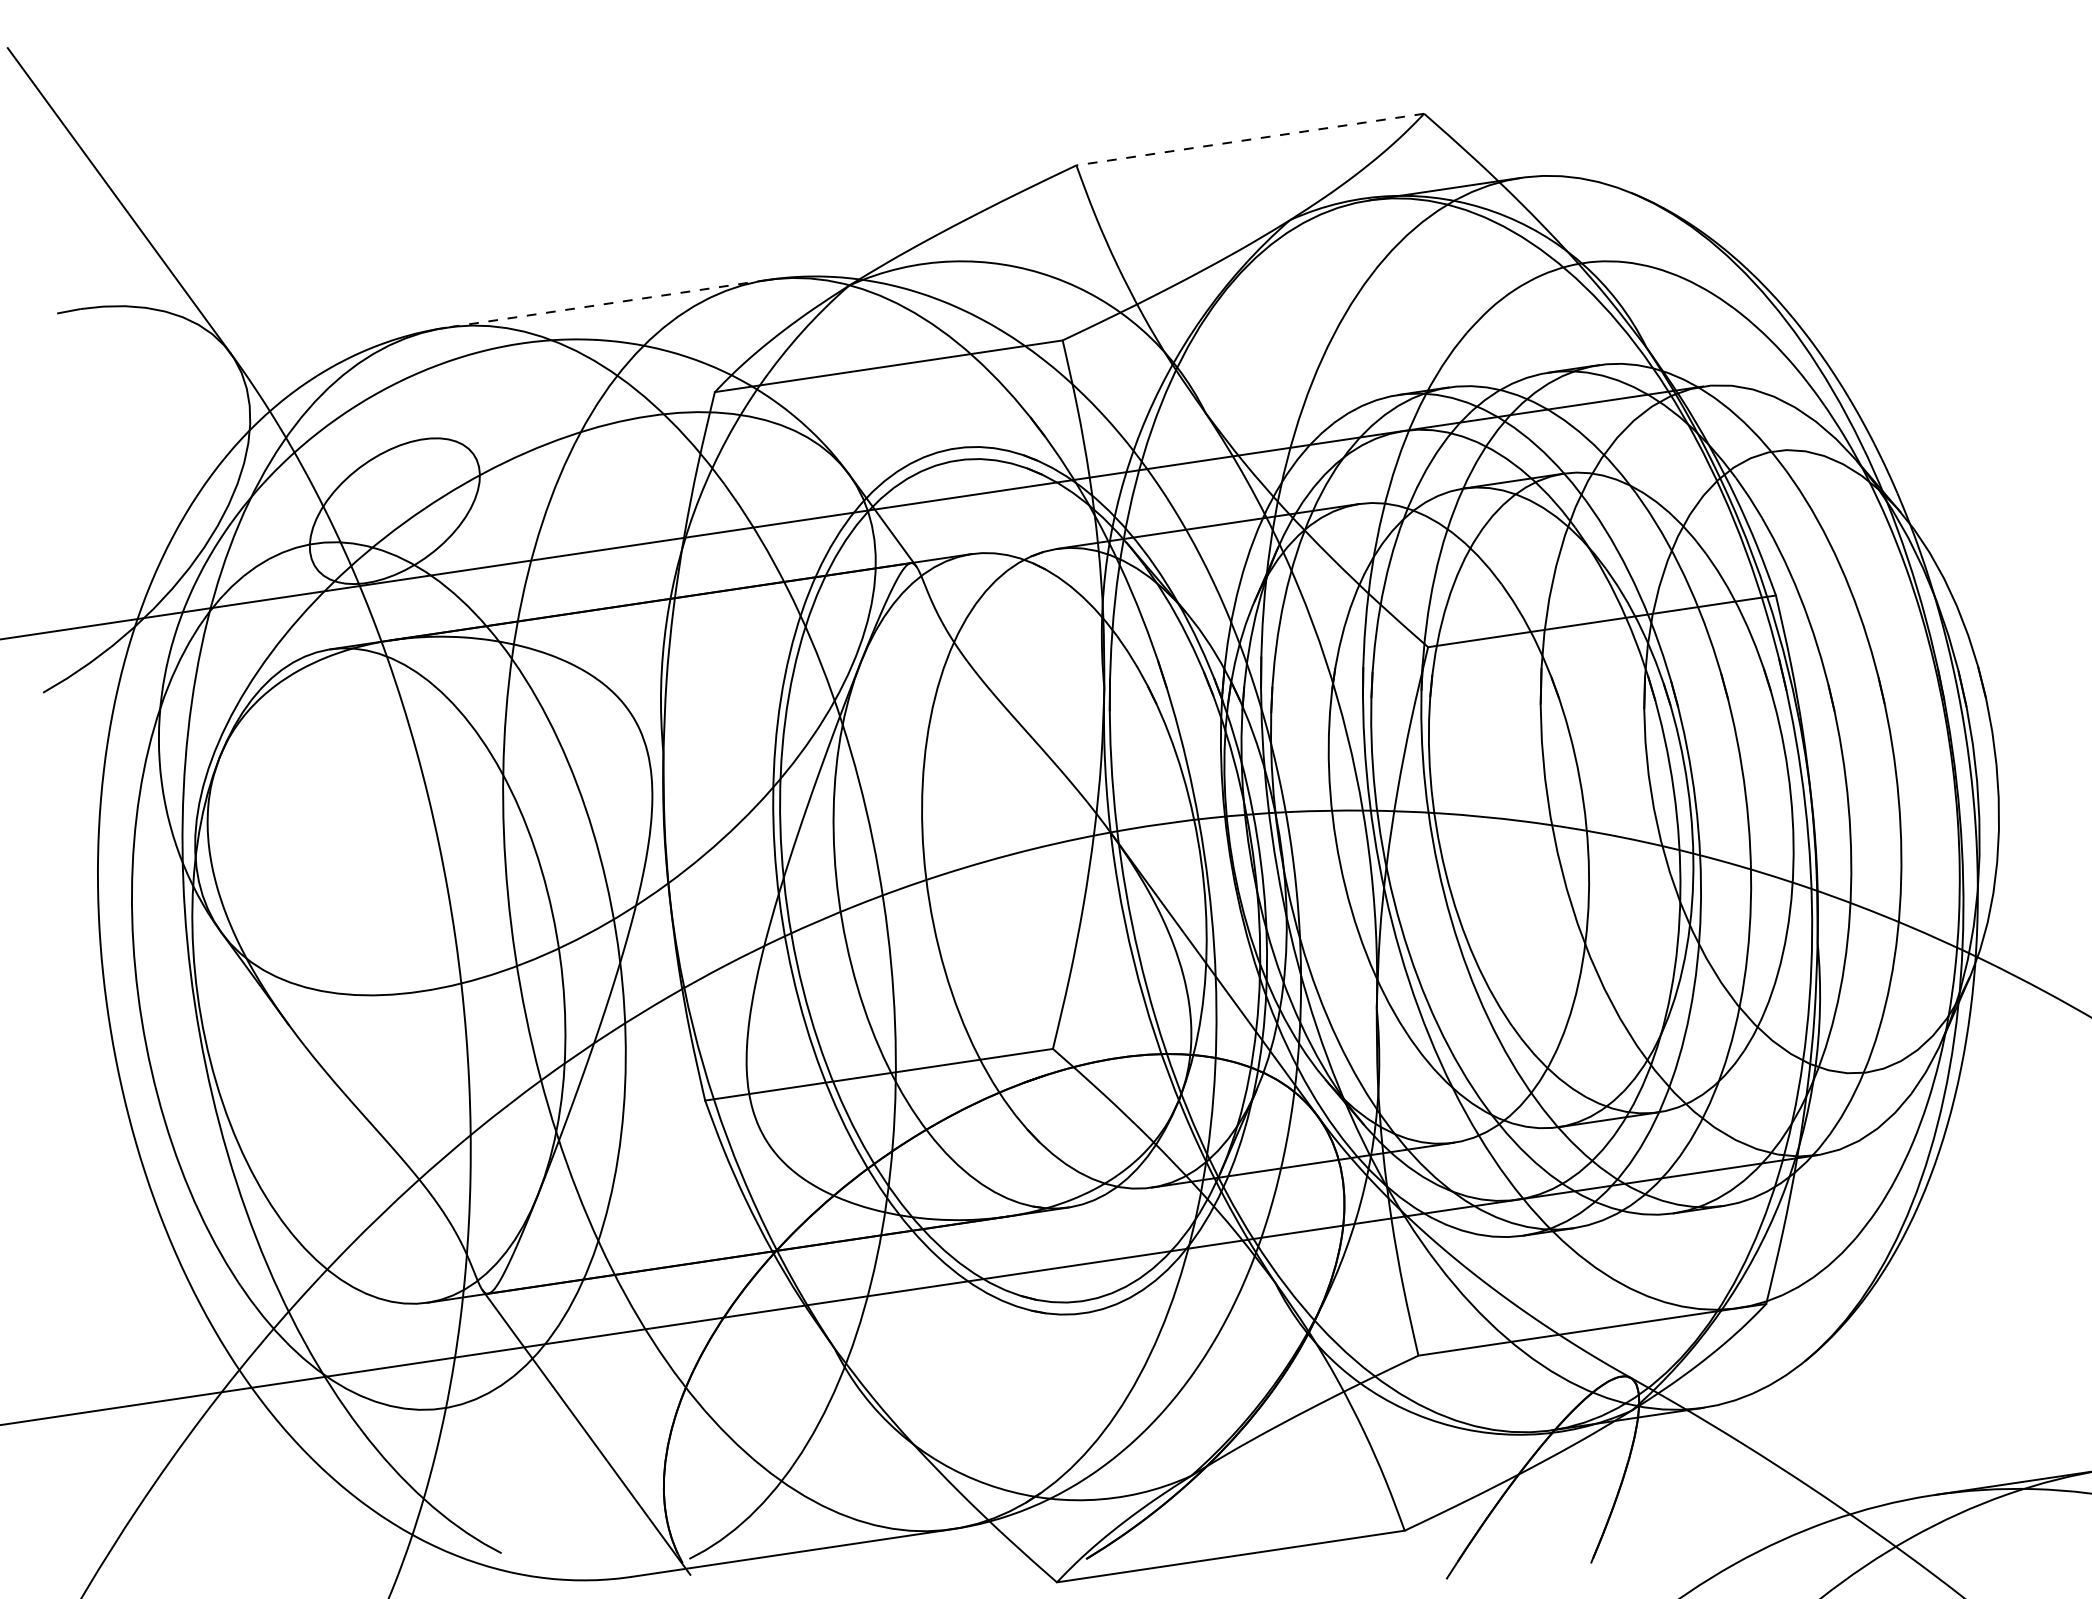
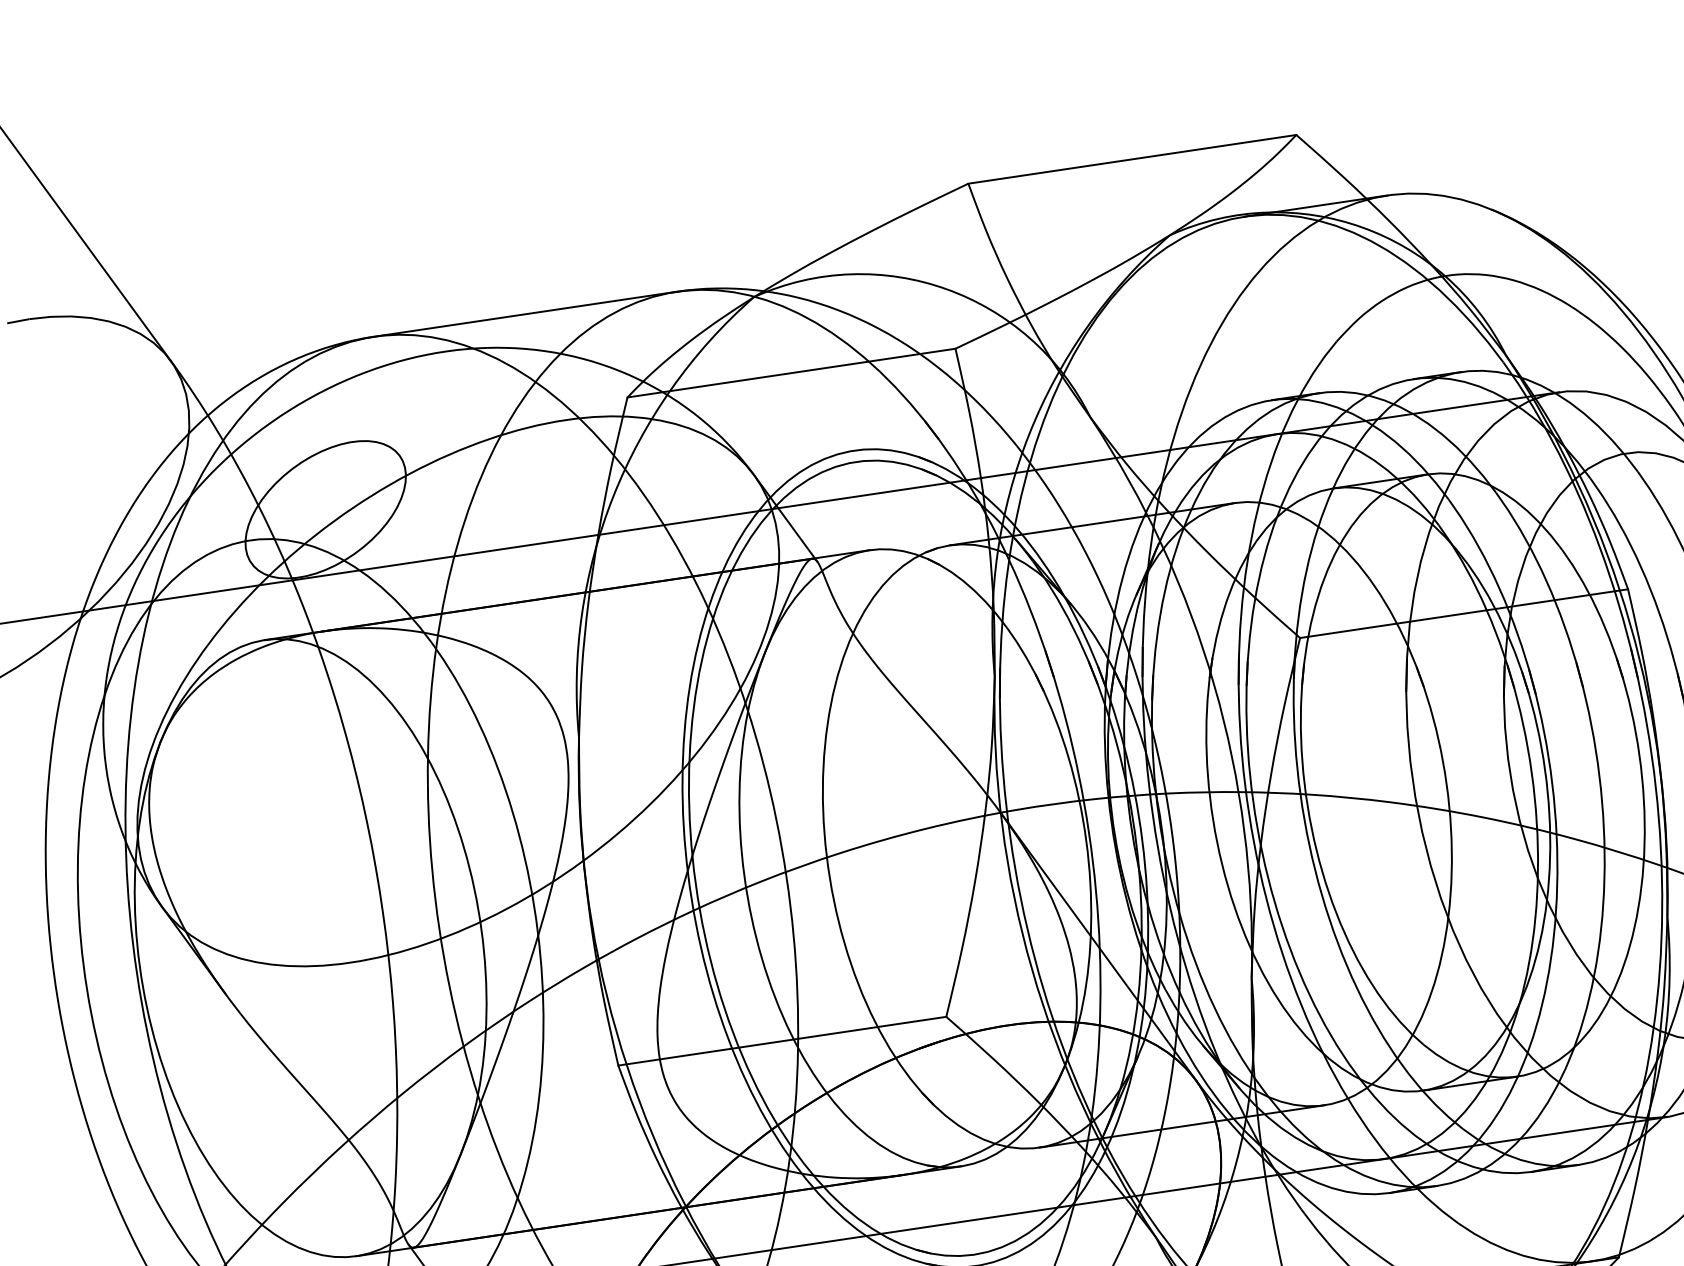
line: (1250, 139) -> (1132, 159), dashed -> solid
line: (606, 303) -> (525, 313), dashed -> solid

